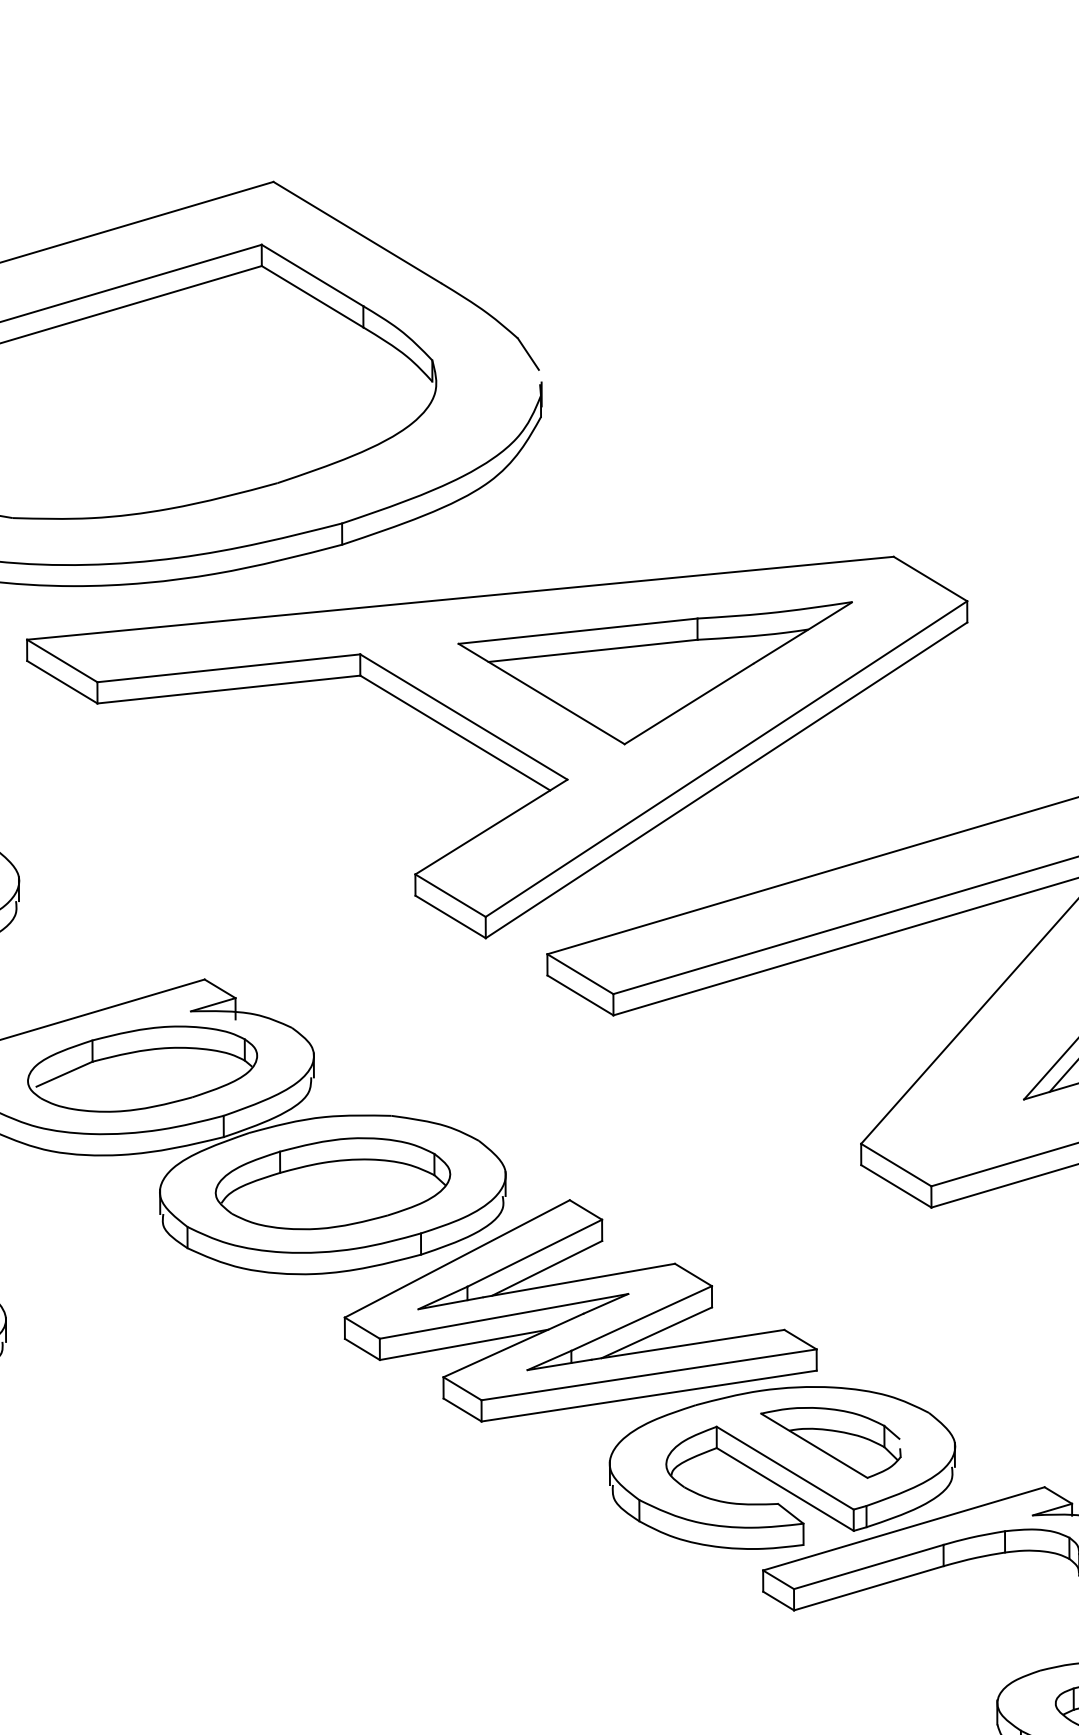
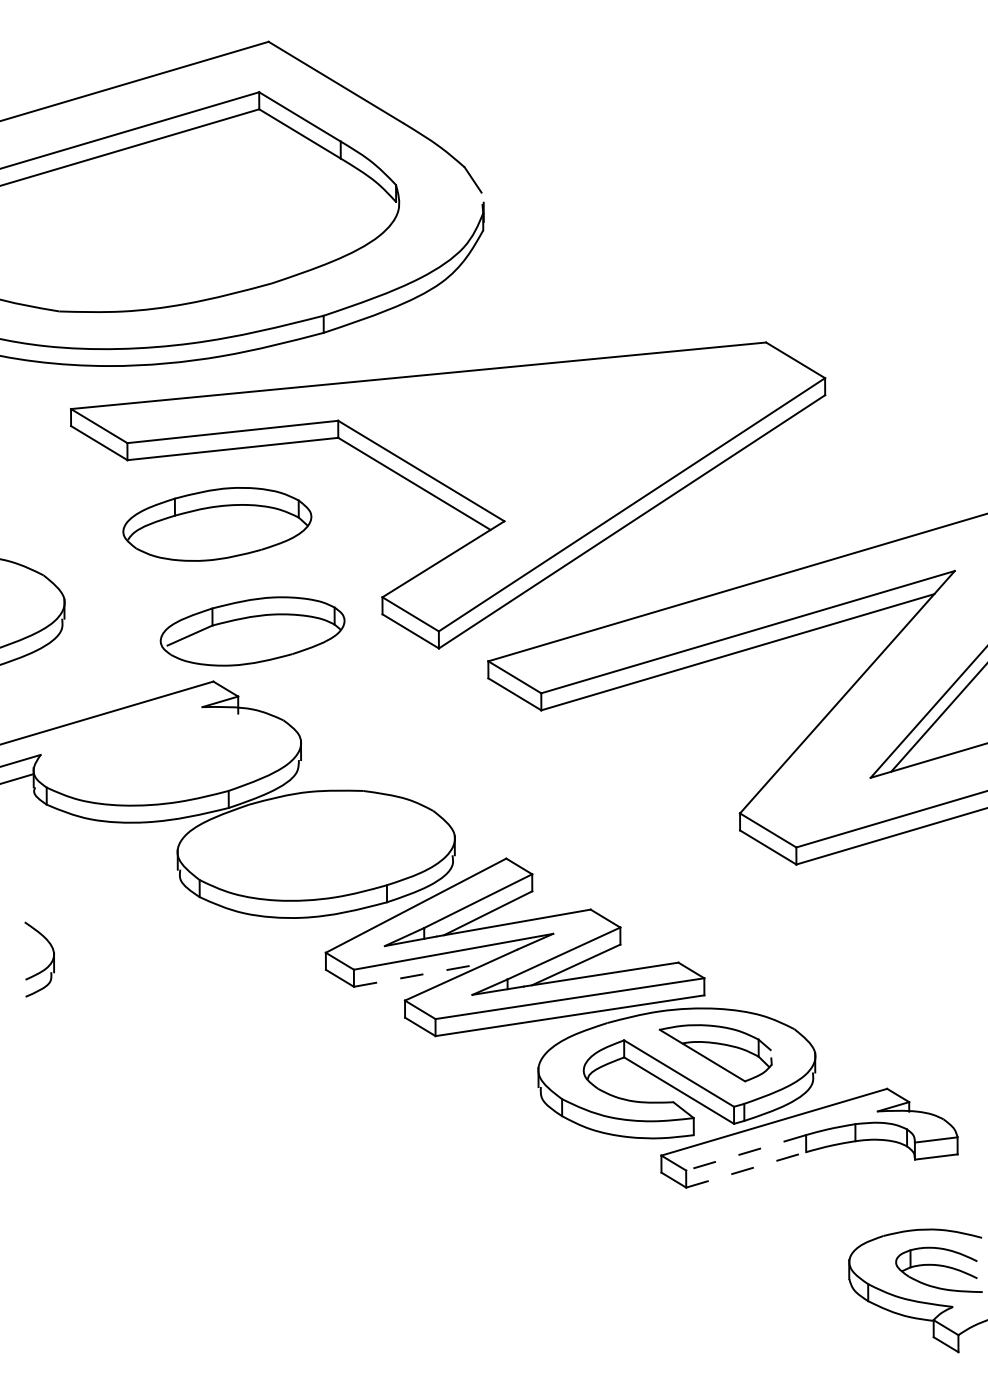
part: (654, 672) -> (574, 435), removed
part: (142, 1069) -> (252, 631), moved
part: (333, 1183) -> (217, 524), moved
line: (464, 1344) -> (421, 974), solid -> dashed
line: (869, 1566) -> (746, 1152), solid -> dashed
line: (869, 1587) -> (746, 1169), solid -> dashed

